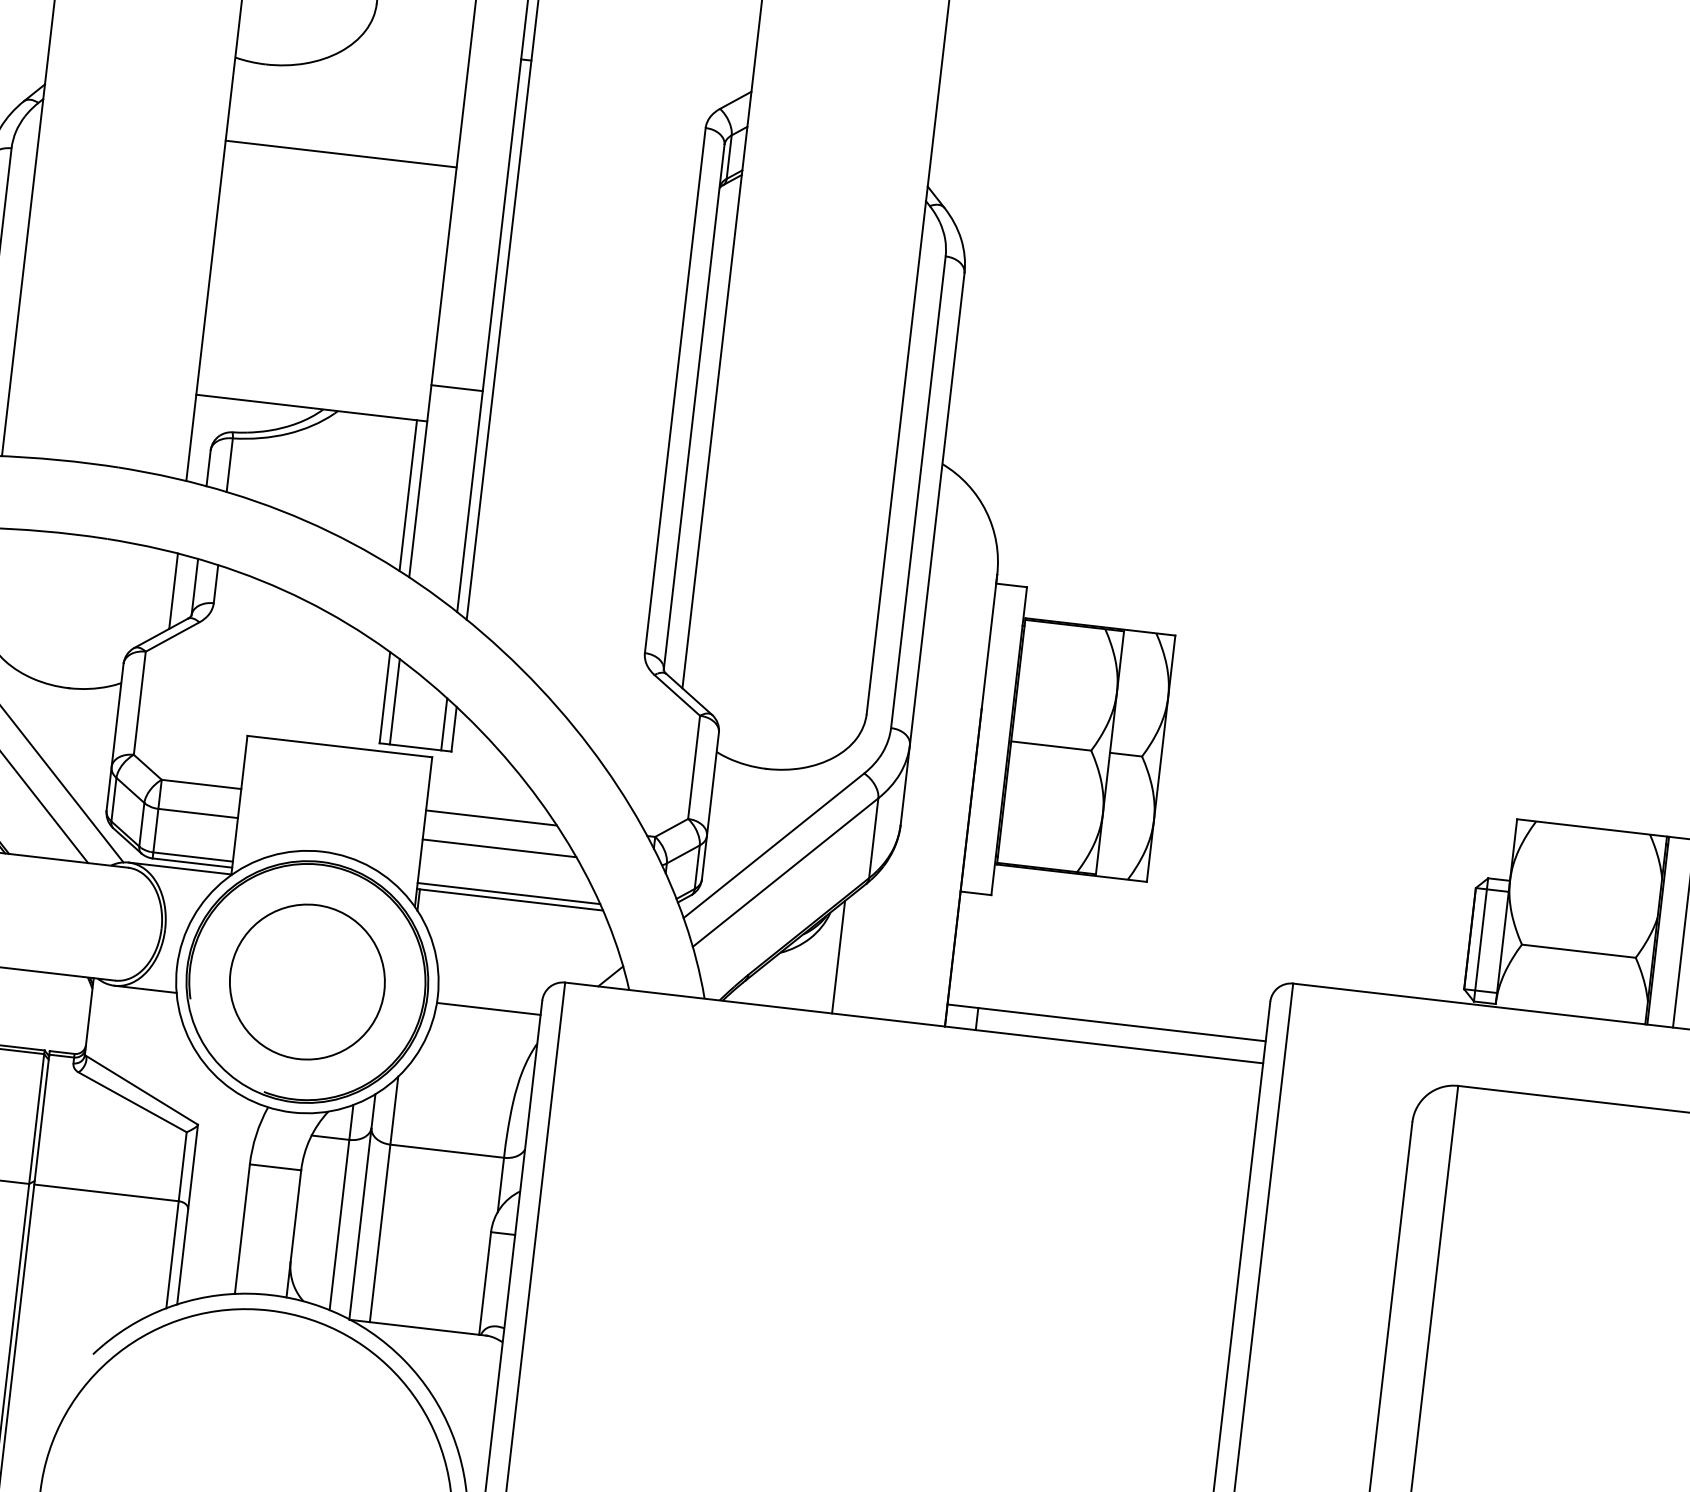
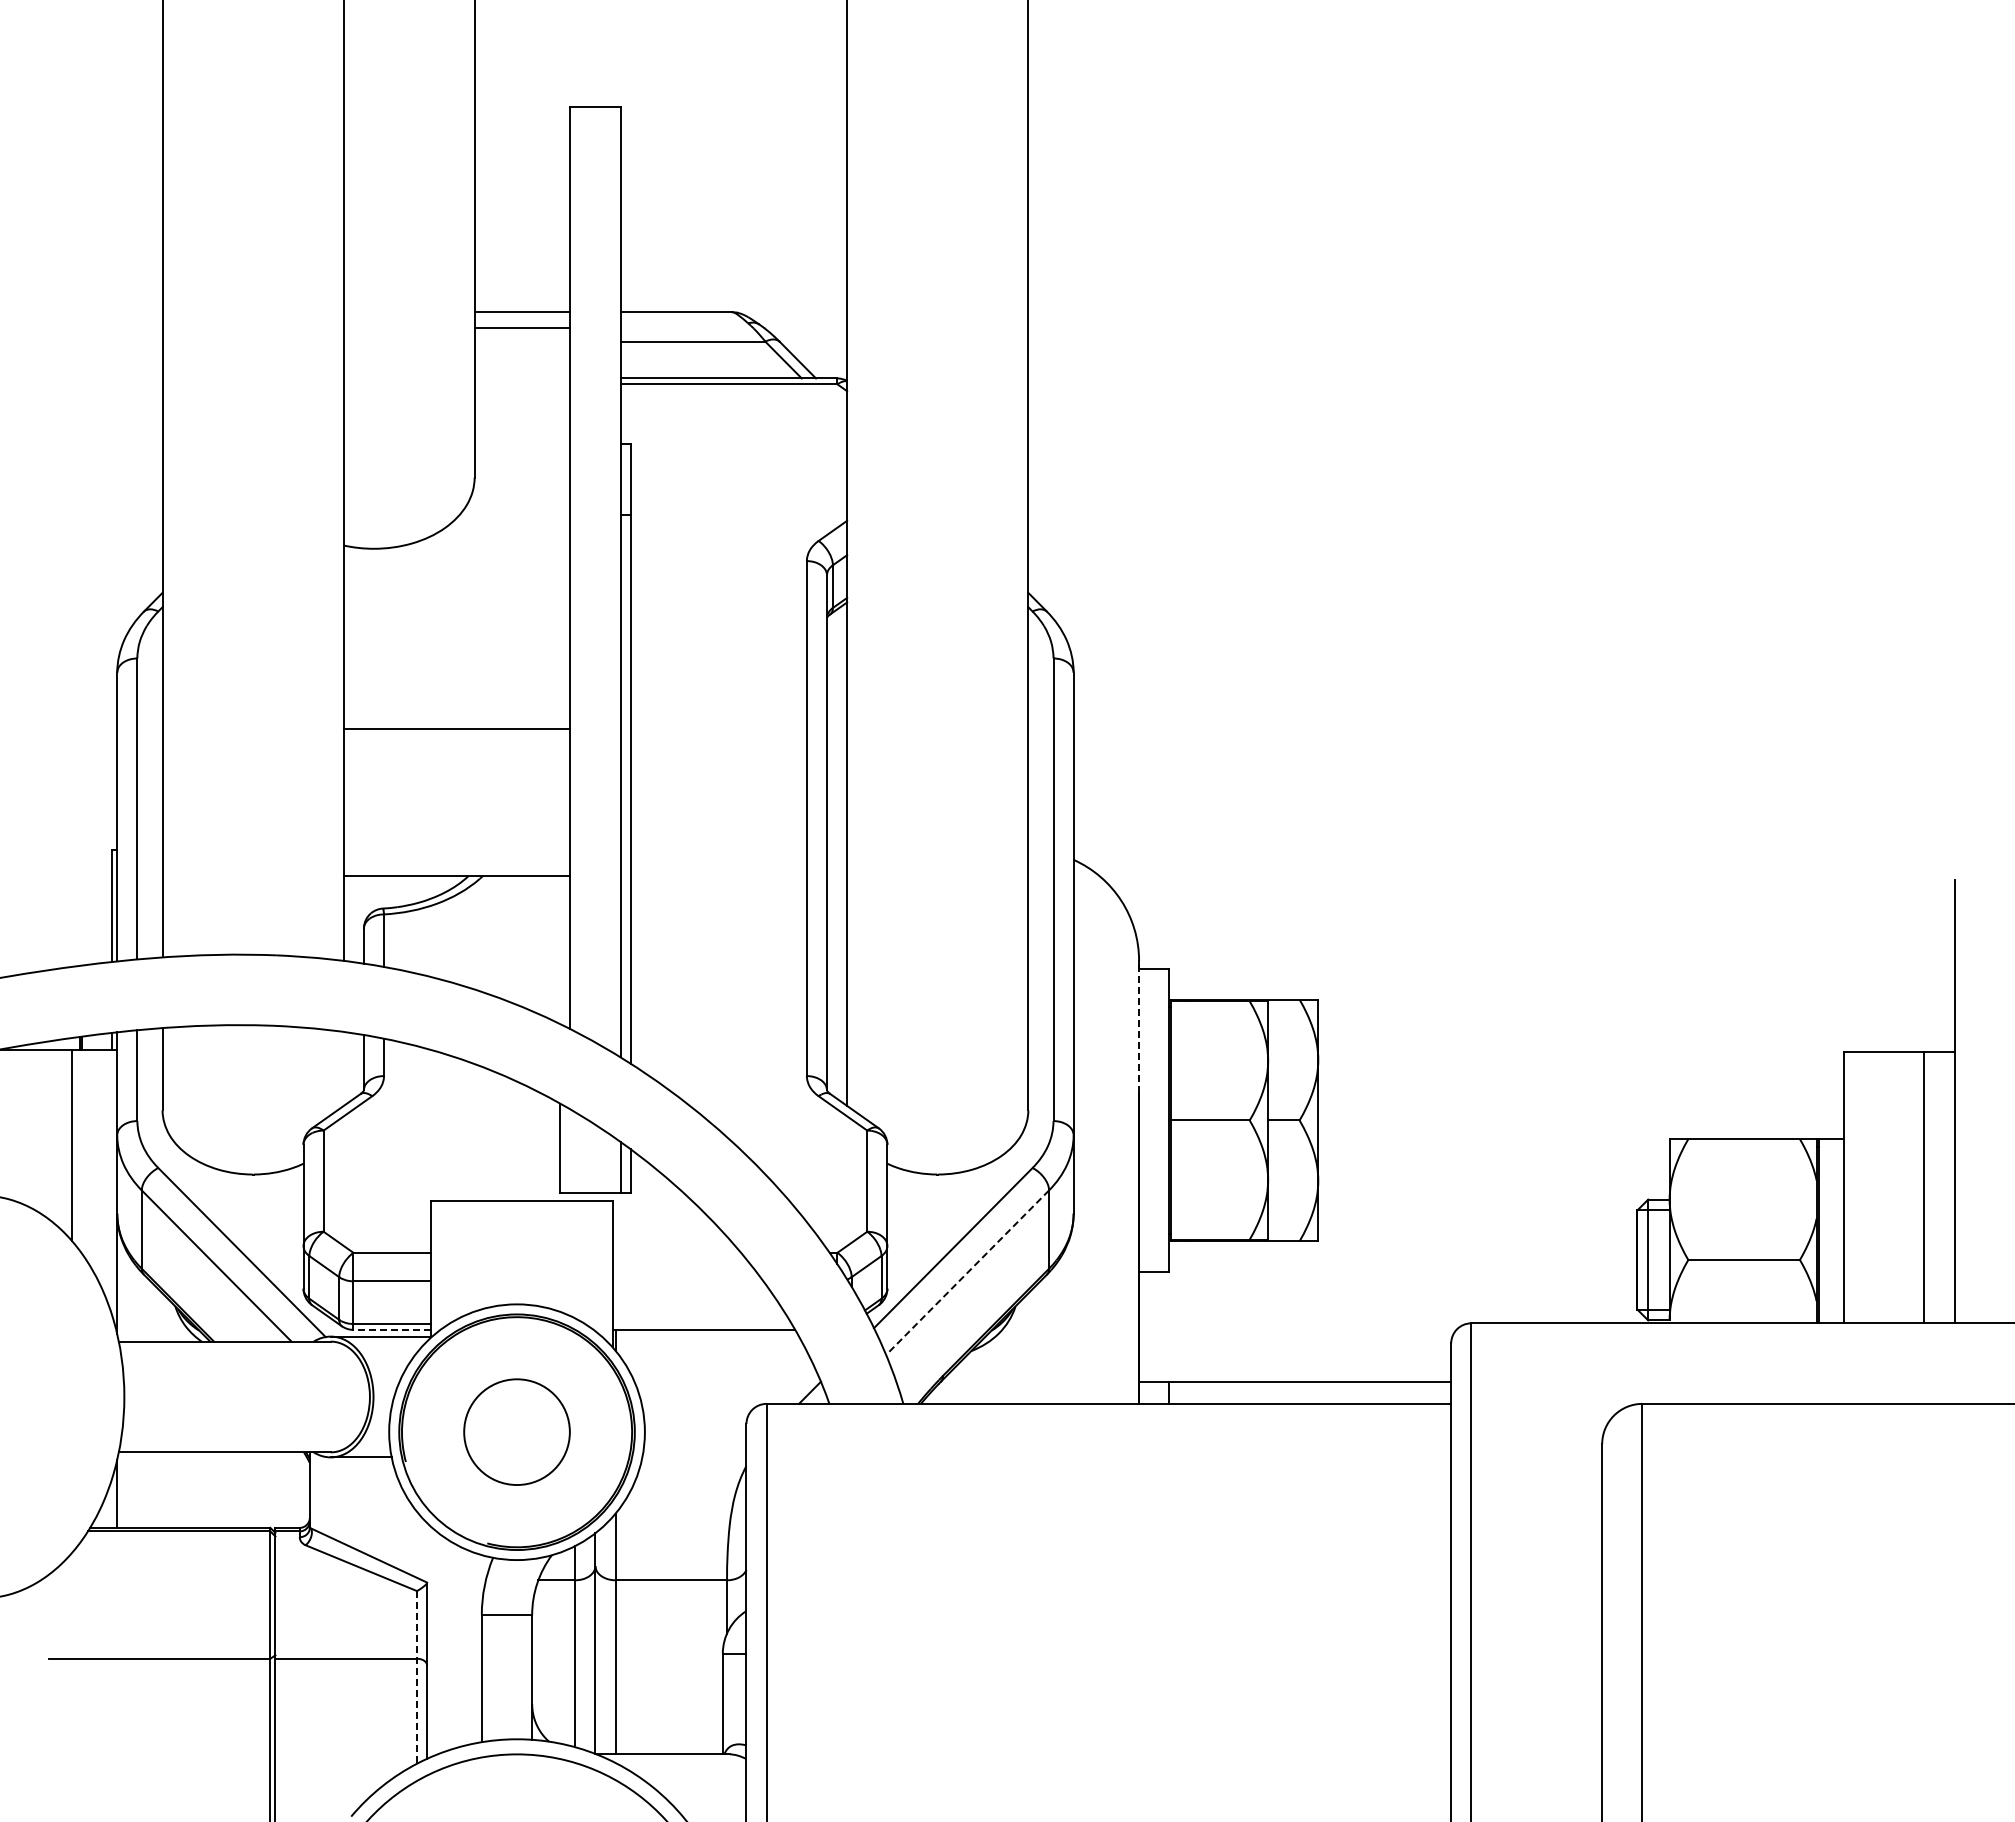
line: (340, 154) -> (456, 729), moved
line: (457, 387) -> (595, 840), removed
line: (408, 496) -> (560, 950), removed
line: (173, 590) -> (343, 1068), removed
line: (989, 641) -> (1139, 1026), solid -> dashed
line: (395, 702) -> (570, 1151), removed
line: (491, 817) -> (676, 1252), removed
line: (498, 848) -> (687, 1281), removed
line: (191, 862) -> (391, 1329), solid -> dashed
line: (785, 872) -> (967, 1272), solid -> dashed
line: (508, 893) -> (701, 1324), removed
line: (838, 957) -> (1028, 1348), removed
circle: (306, 981) -> (516, 1431), size x0.7
line: (488, 1008) -> (695, 1437), removed
line: (176, 1220) -> (417, 1677), solid -> dashed

